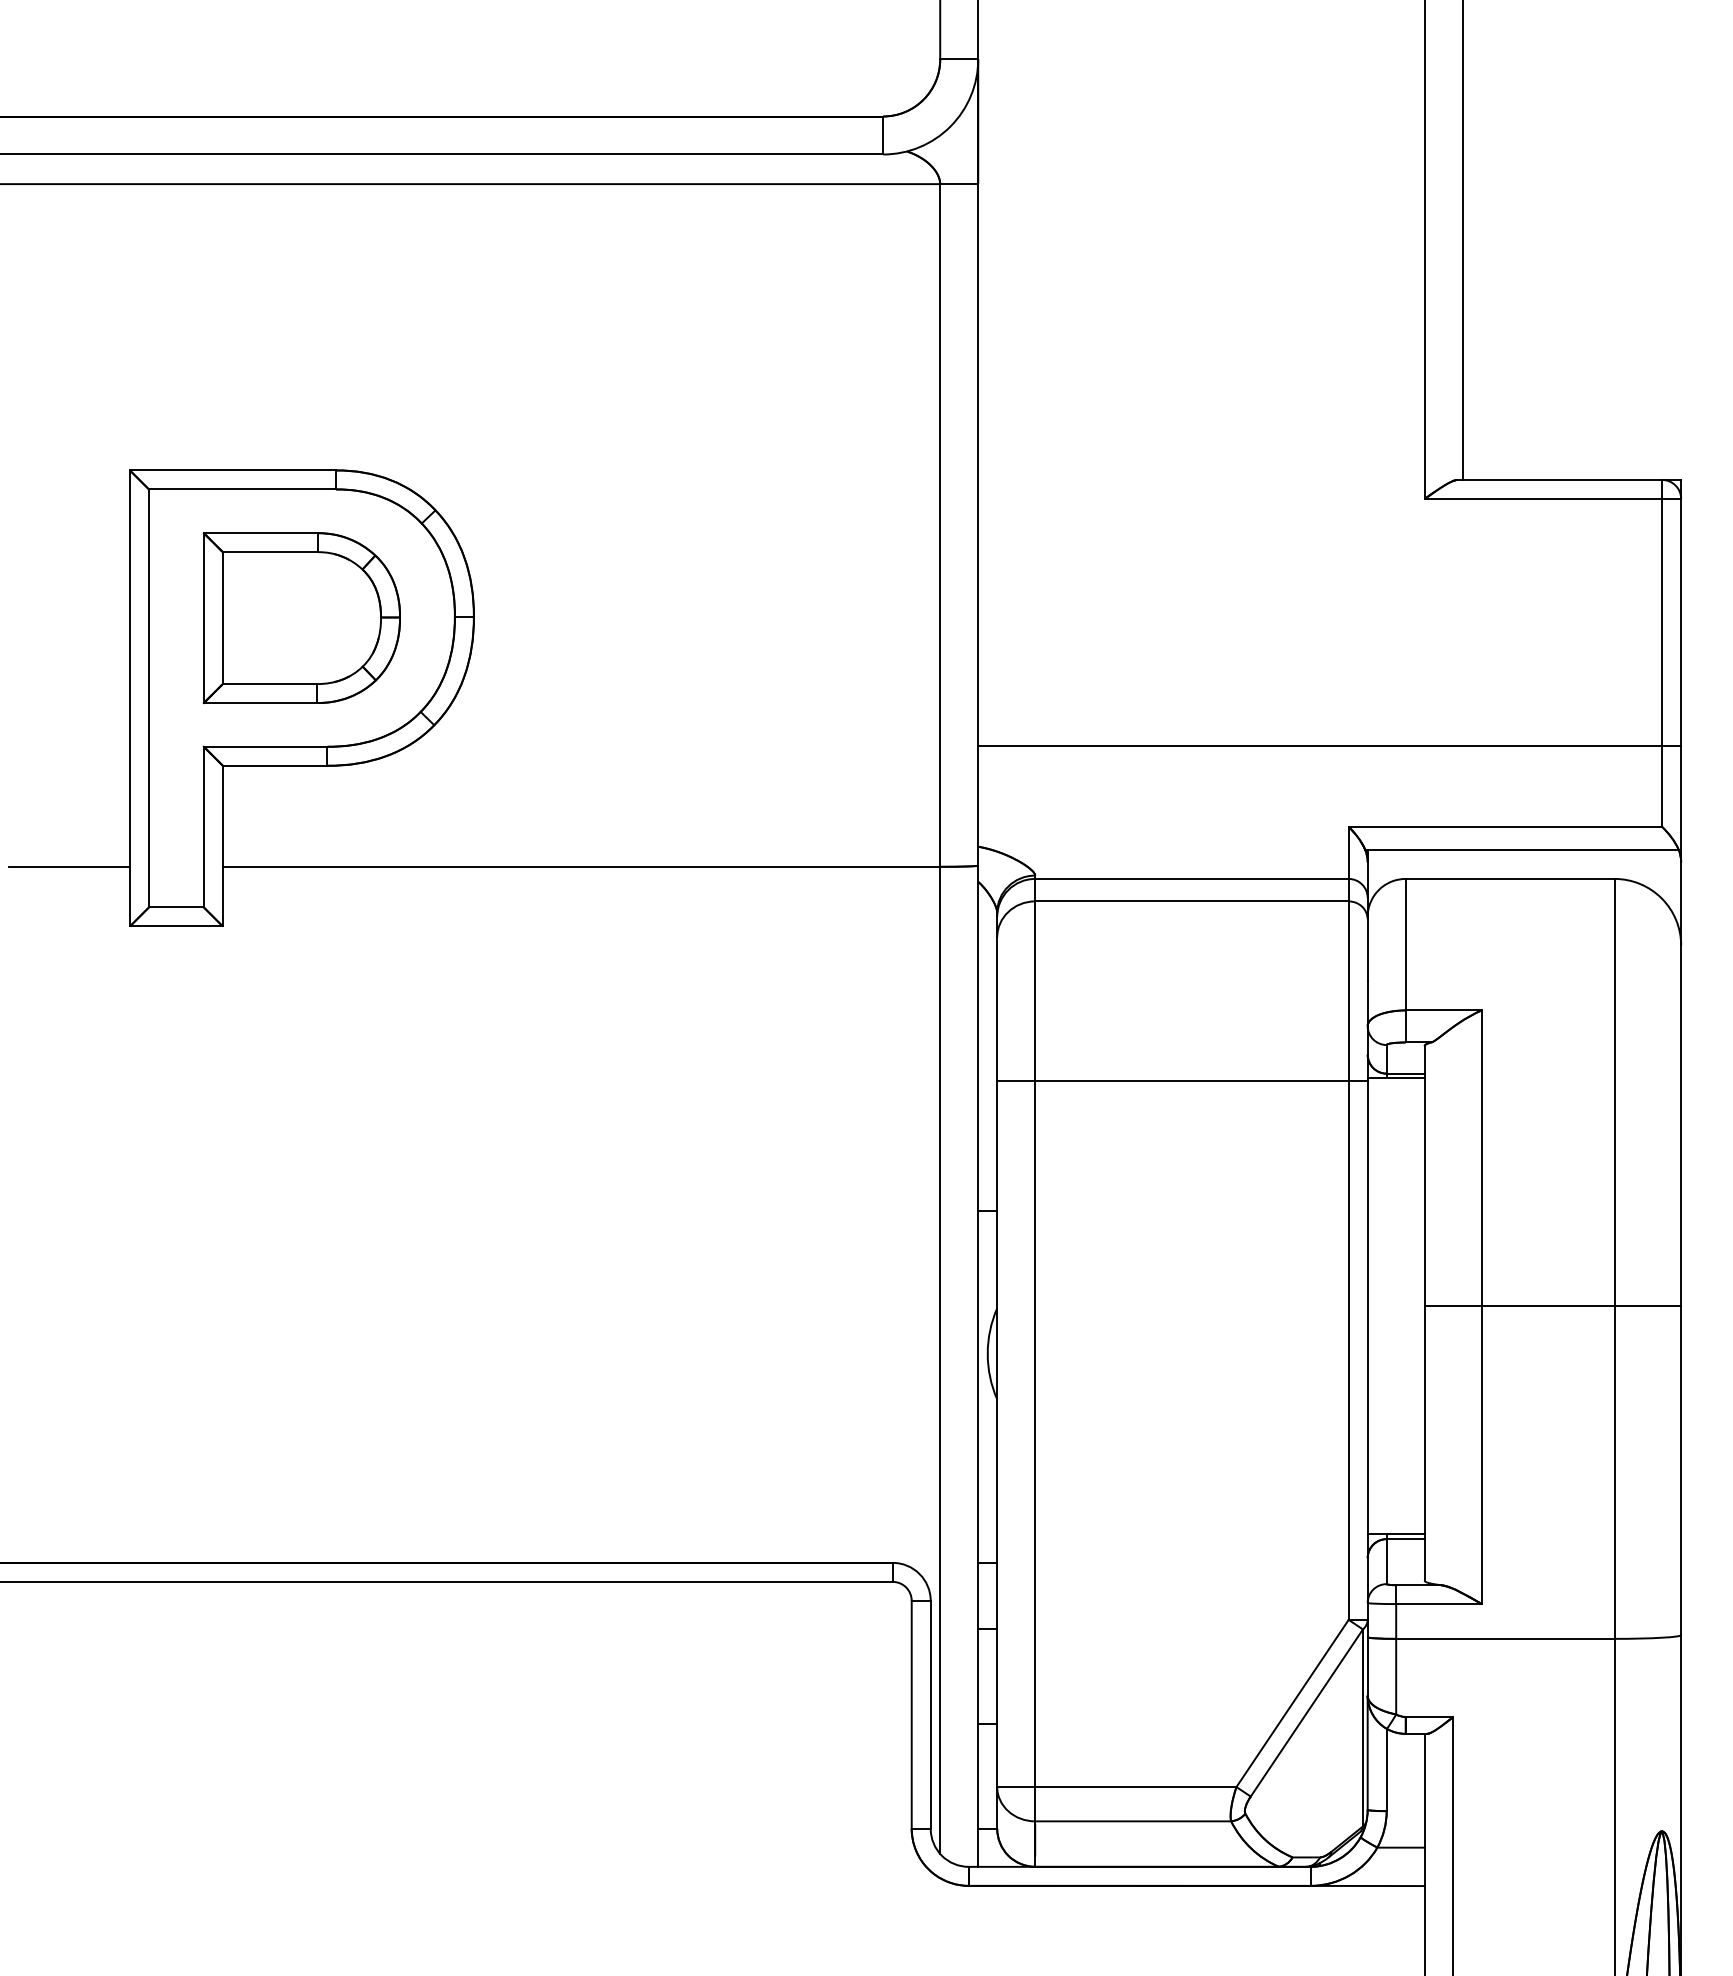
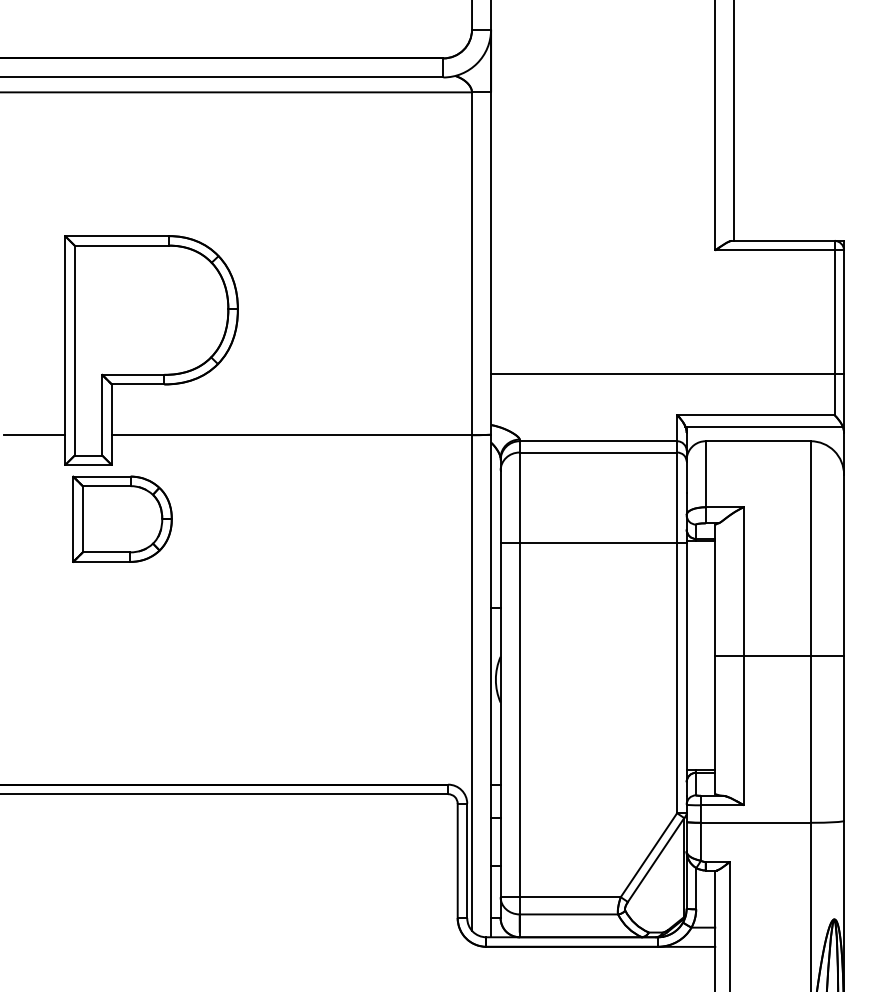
part: (301, 616) -> (122, 518), moved

